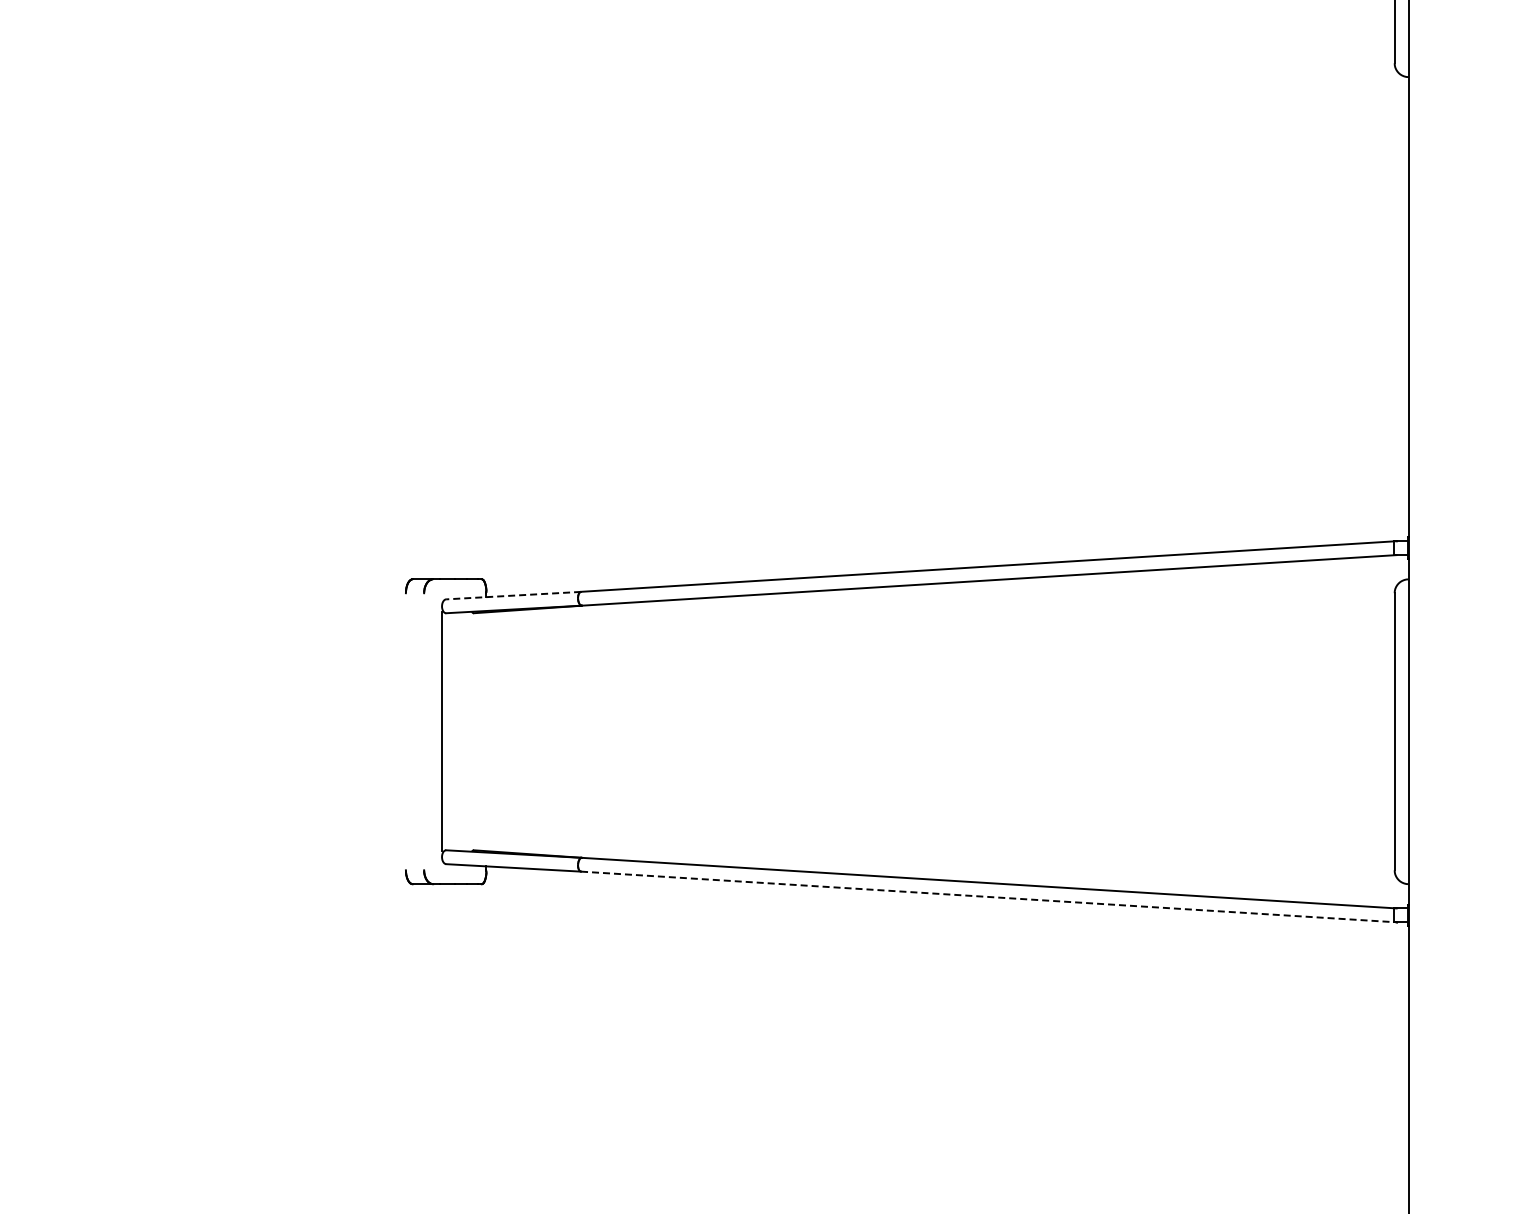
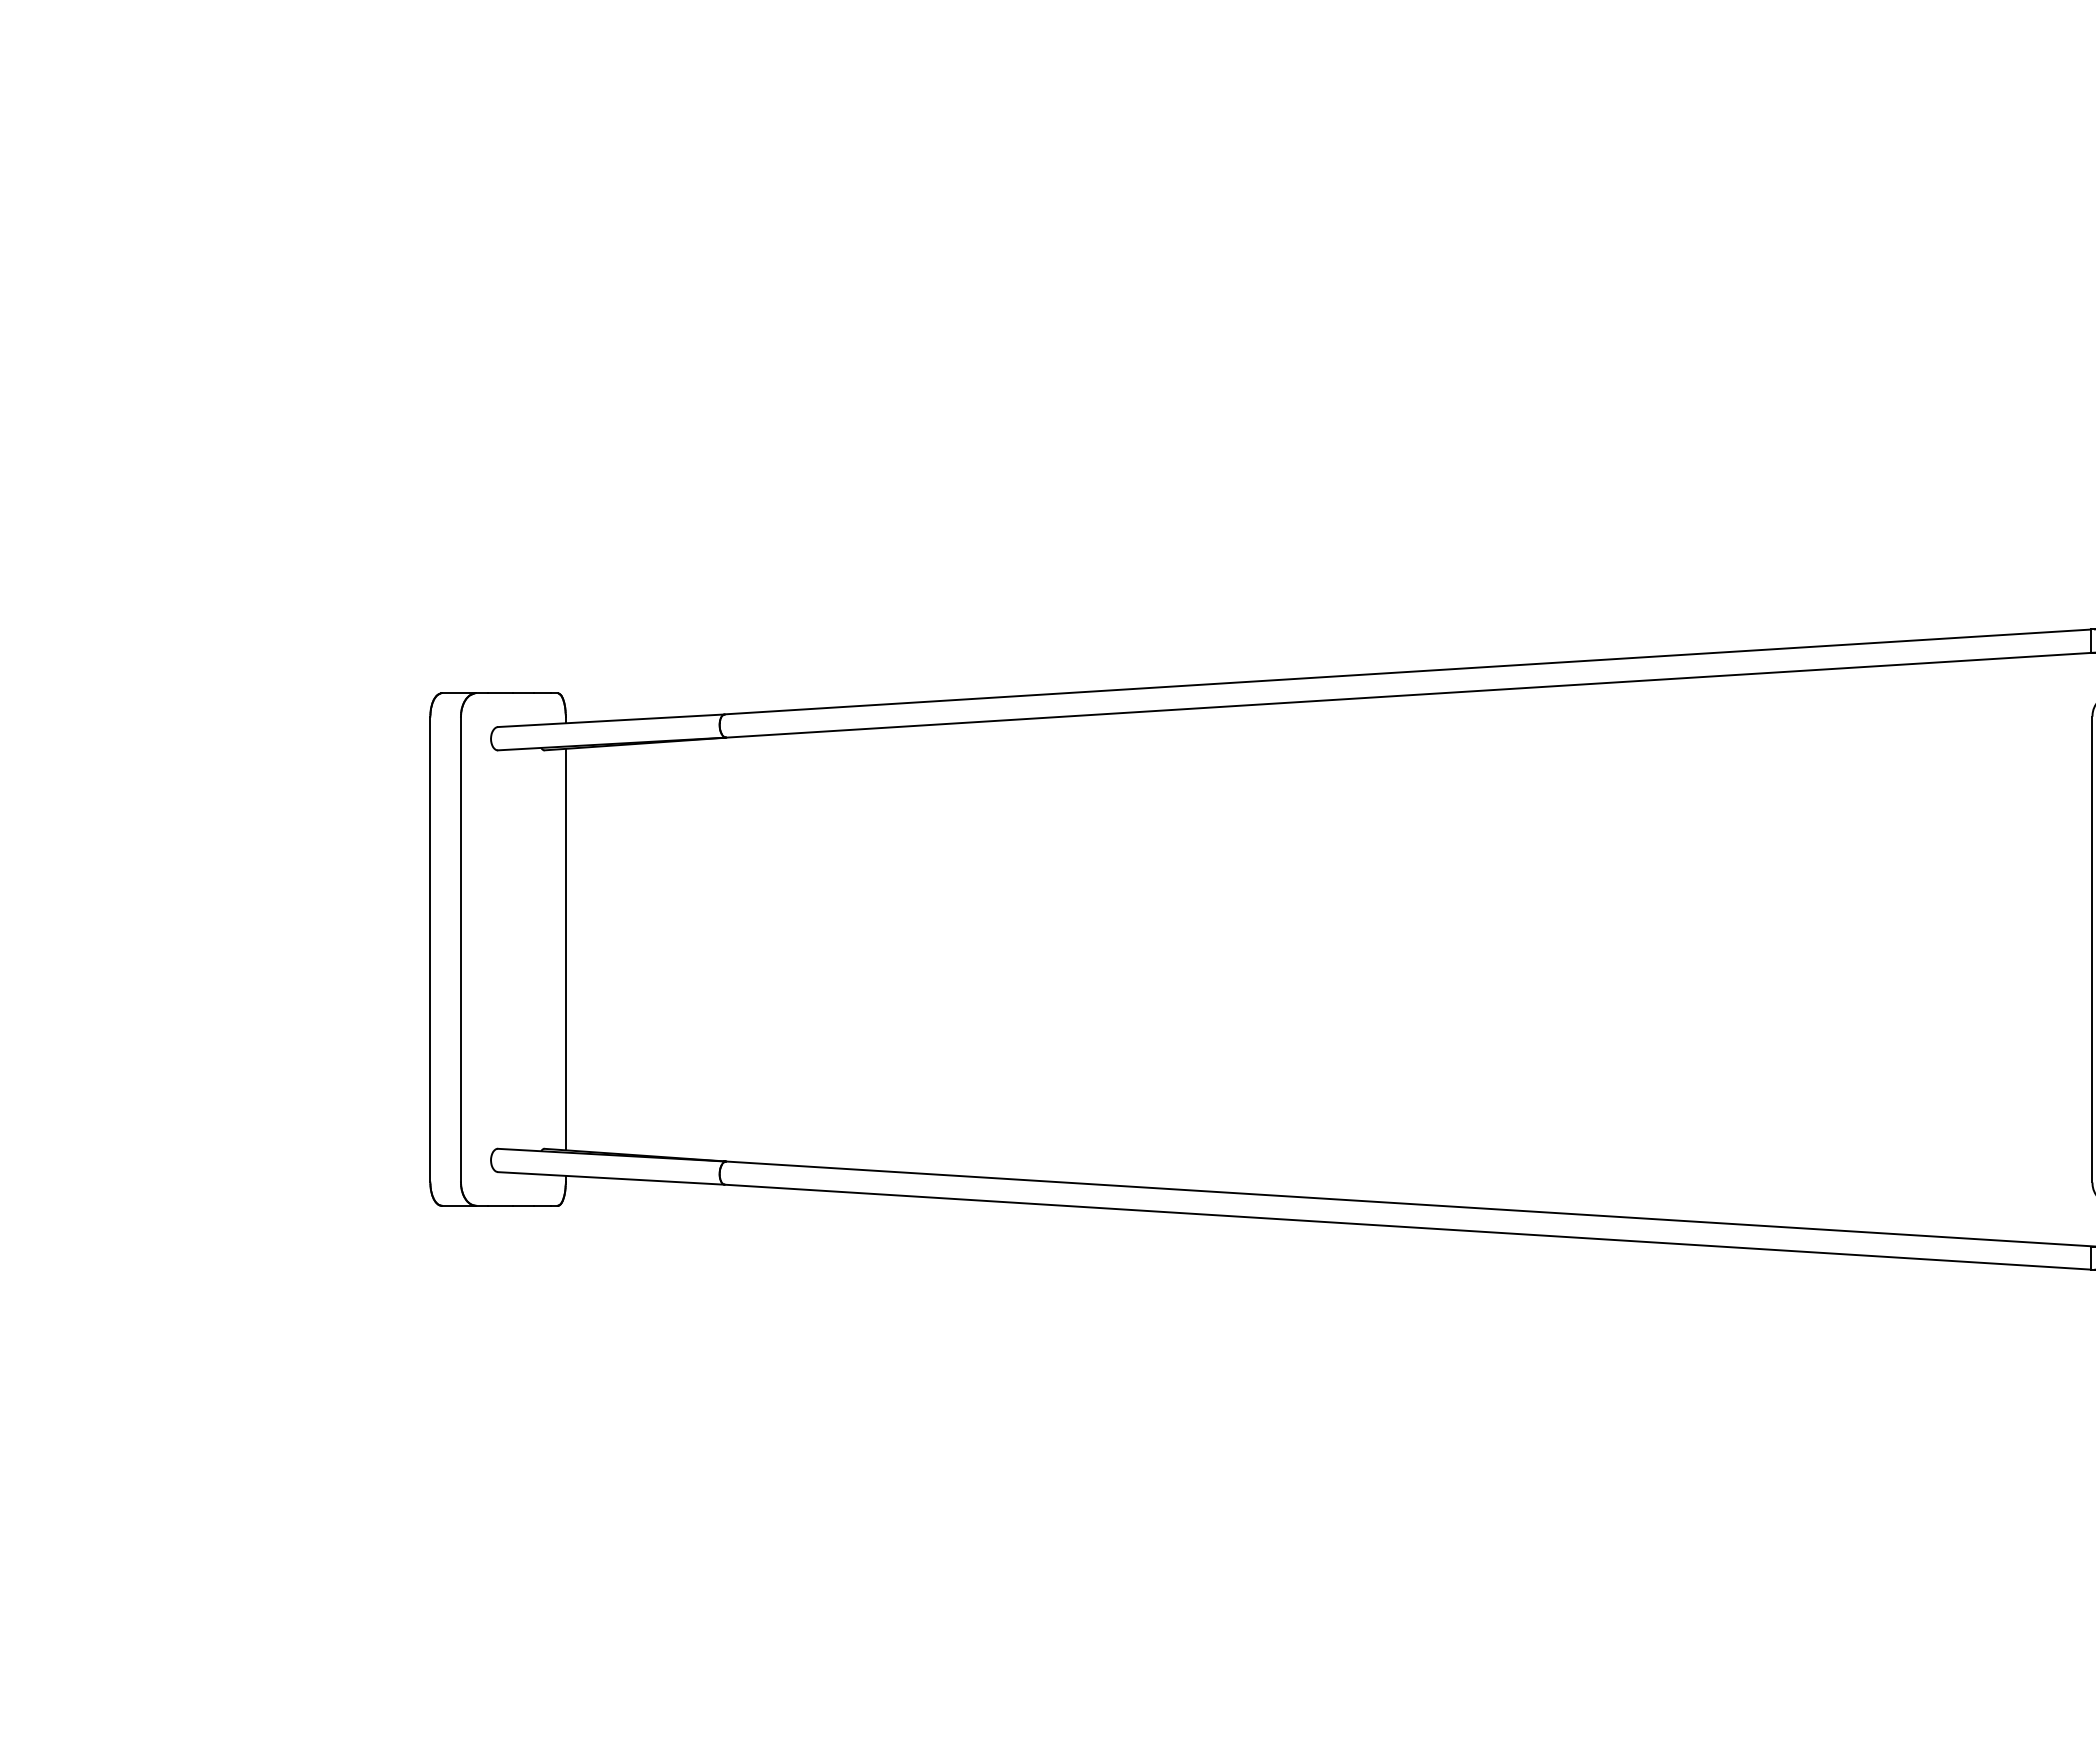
line: (513, 595) -> (611, 720), dashed -> solid
line: (405, 731) -> (429, 949), added
line: (424, 731) -> (461, 949), added
line: (442, 731) -> (565, 949), moved
line: (987, 896) -> (1407, 1226), dashed -> solid

